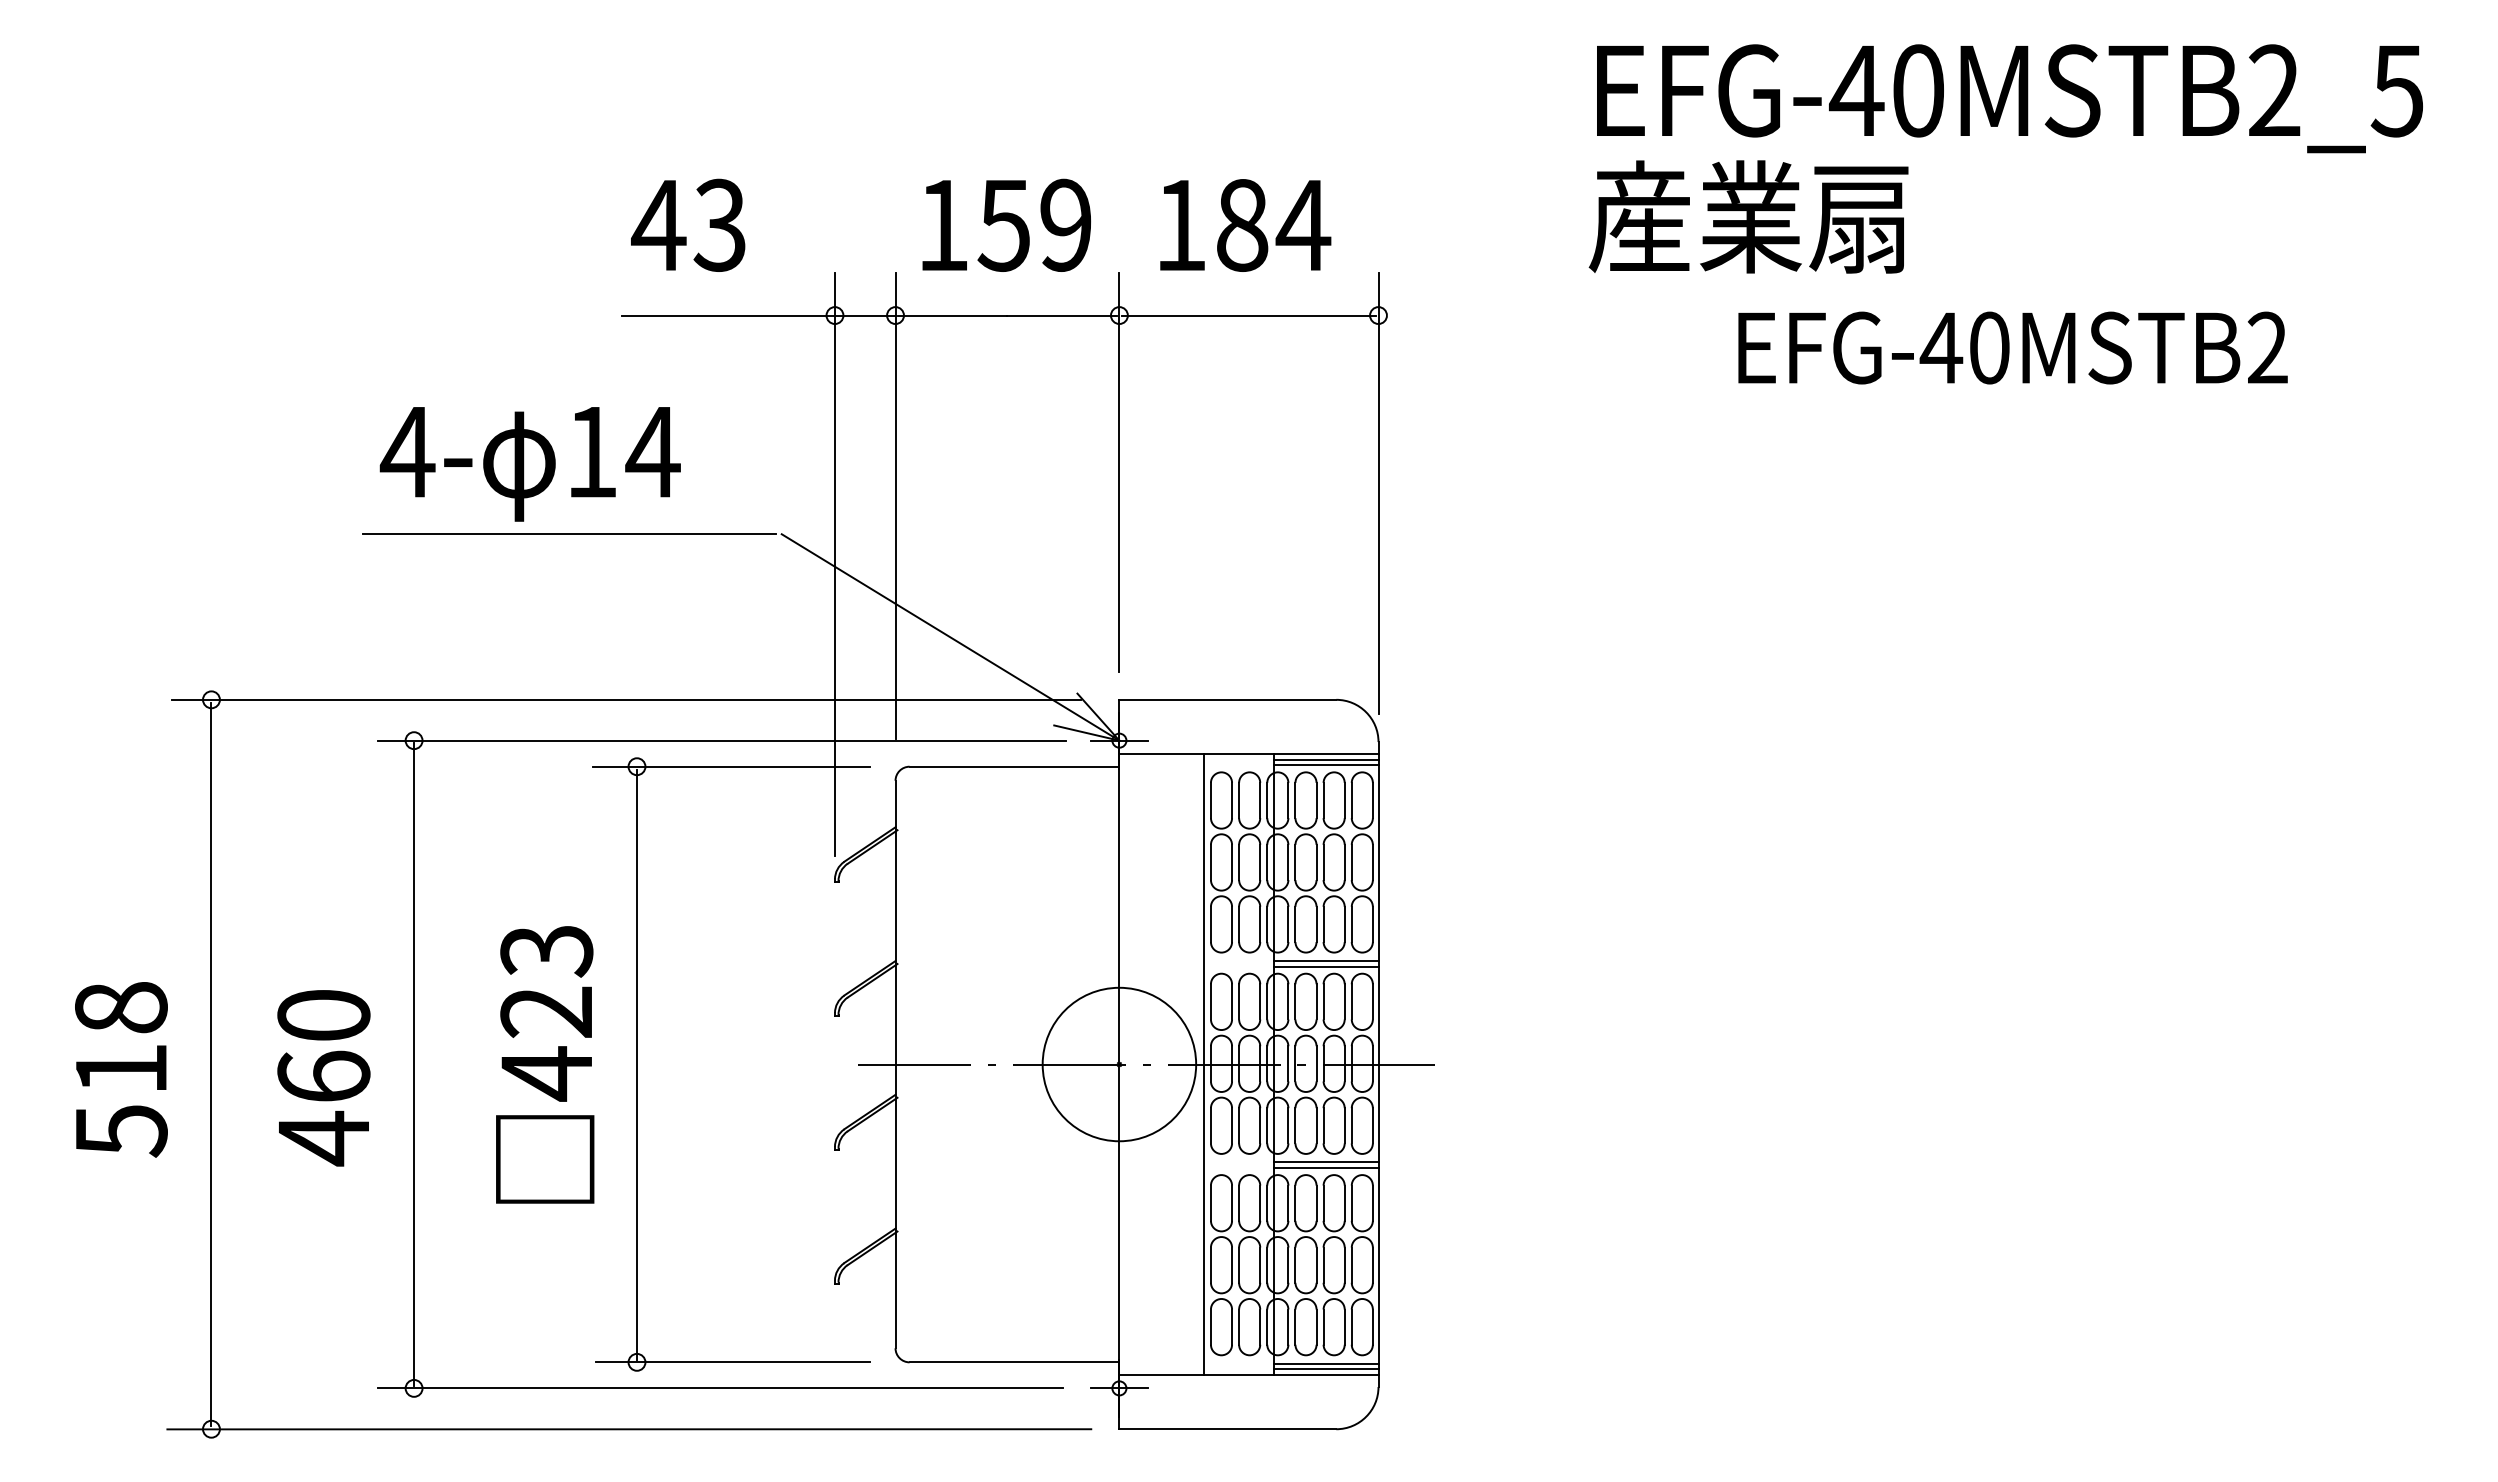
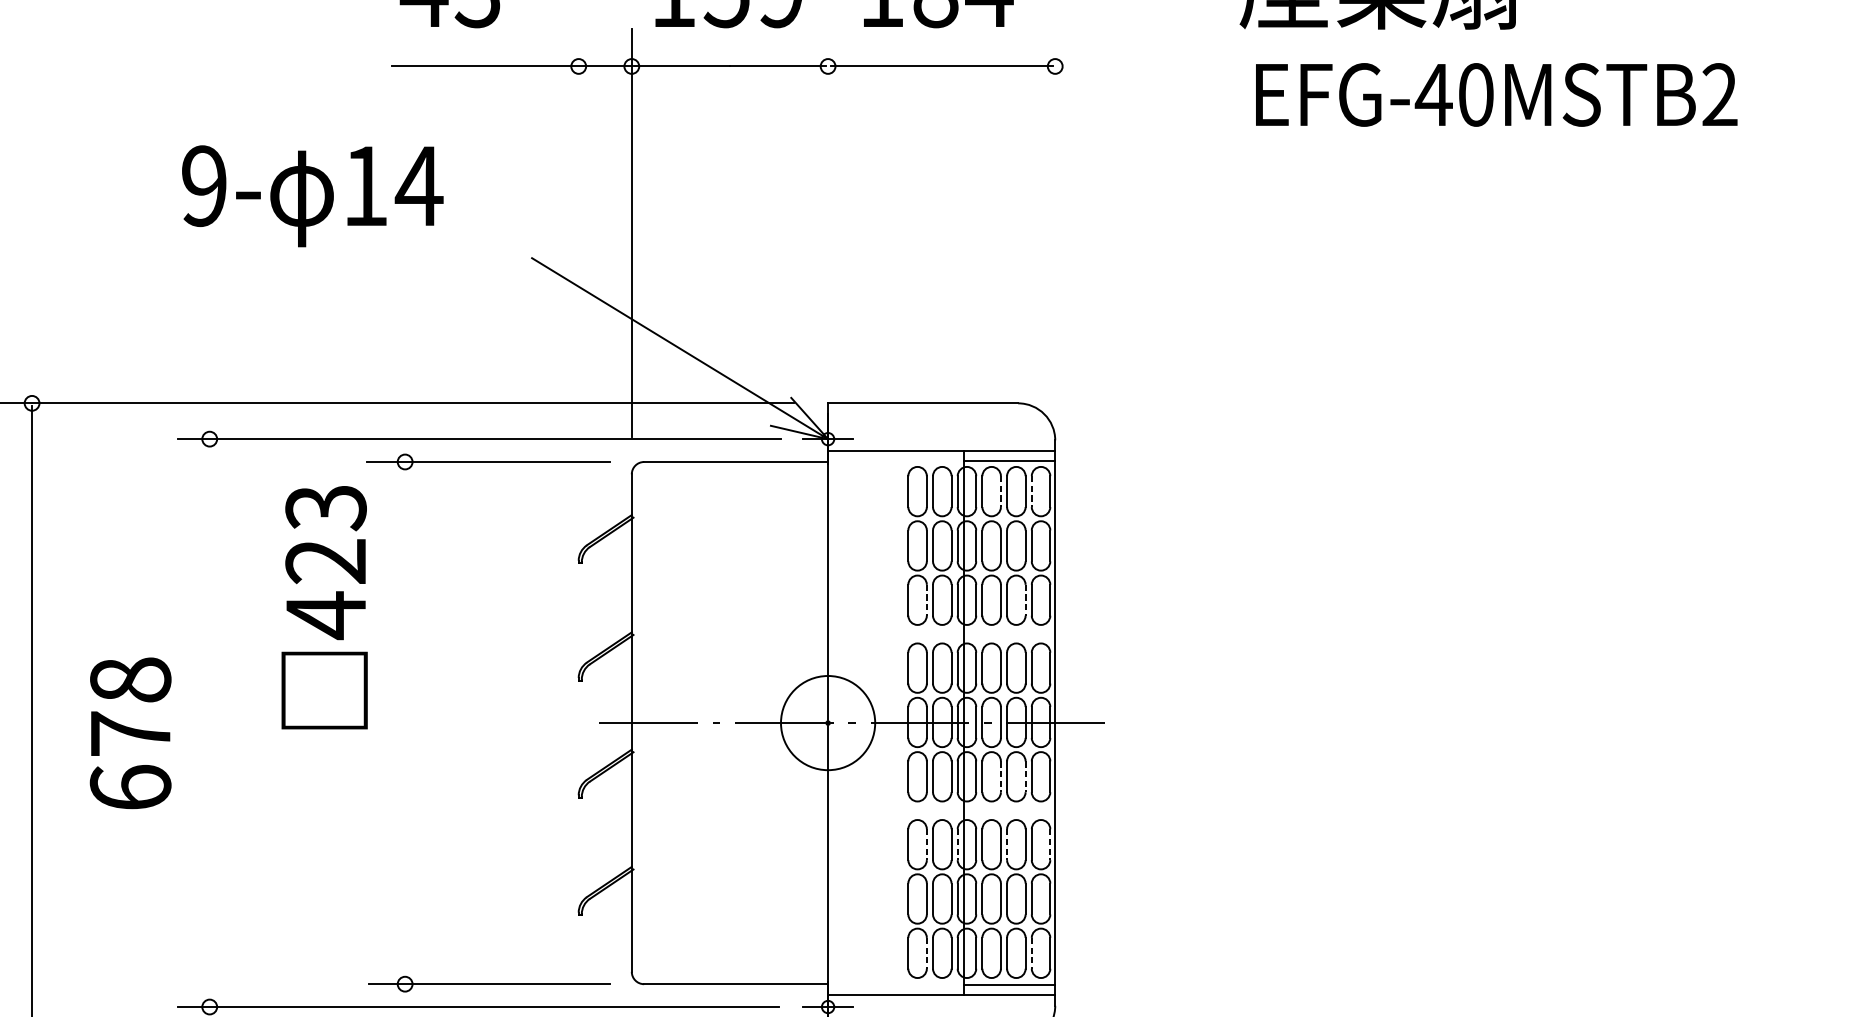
text: (2012, 347) -> (1496, 94), moved
text: (407, 451) -> (203, 185), 4- -> 9-
line: (1119, 472) -> (828, 204), removed
line: (1378, 493) -> (1055, 222), removed
line: (569, 534) -> (345, 258), removed
line: (834, 564) -> (578, 284), removed
line: (1326, 759) -> (1009, 455), removed
line: (1316, 800) -> (1000, 491), solid -> dashed
line: (1351, 800) -> (1031, 491), solid -> dashed
line: (1232, 924) -> (927, 600), solid -> dashed
line: (1344, 924) -> (1025, 600), solid -> dashed
line: (1326, 961) -> (1009, 632), removed
line: (1326, 966) -> (1009, 637), removed
line: (414, 1064) -> (210, 723), removed
text: (545, 1064) -> (324, 607), moved
line: (637, 1064) -> (405, 723), removed
circle: (1119, 1064) -> (828, 723), size x0.7
line: (1203, 1064) -> (901, 723), removed
text: (323, 1077) -> (130, 734), 460 -> 678
line: (1316, 1125) -> (1000, 776), solid -> dashed
line: (1344, 1125) -> (1025, 776), solid -> dashed
line: (1326, 1162) -> (1009, 808), removed
line: (1326, 1168) -> (1009, 814), removed
line: (1232, 1203) -> (927, 844), solid -> dashed
line: (1267, 1203) -> (957, 844), solid -> dashed
line: (1323, 1203) -> (1007, 844), solid -> dashed
line: (1372, 1203) -> (1049, 844), solid -> dashed
line: (1232, 1327) -> (927, 953), solid -> dashed
line: (1351, 1327) -> (1031, 953), solid -> dashed
line: (1326, 1369) -> (1009, 990), removed

